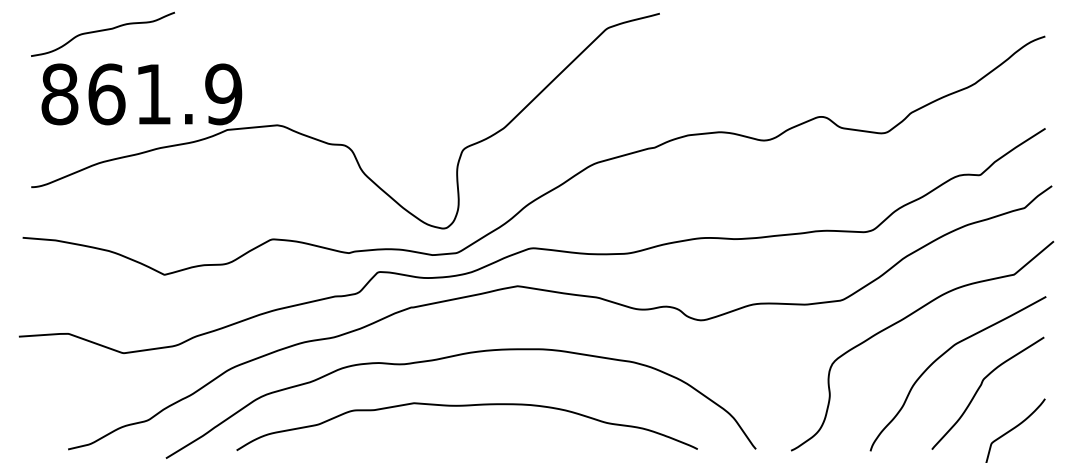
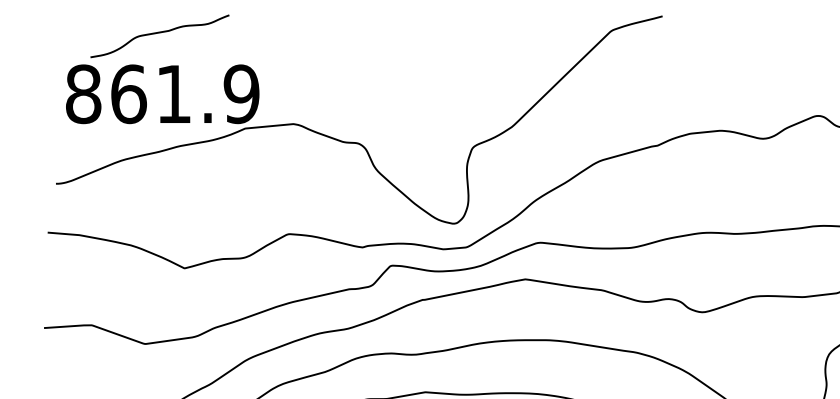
curve: (102, 31) -> (159, 33), moved

